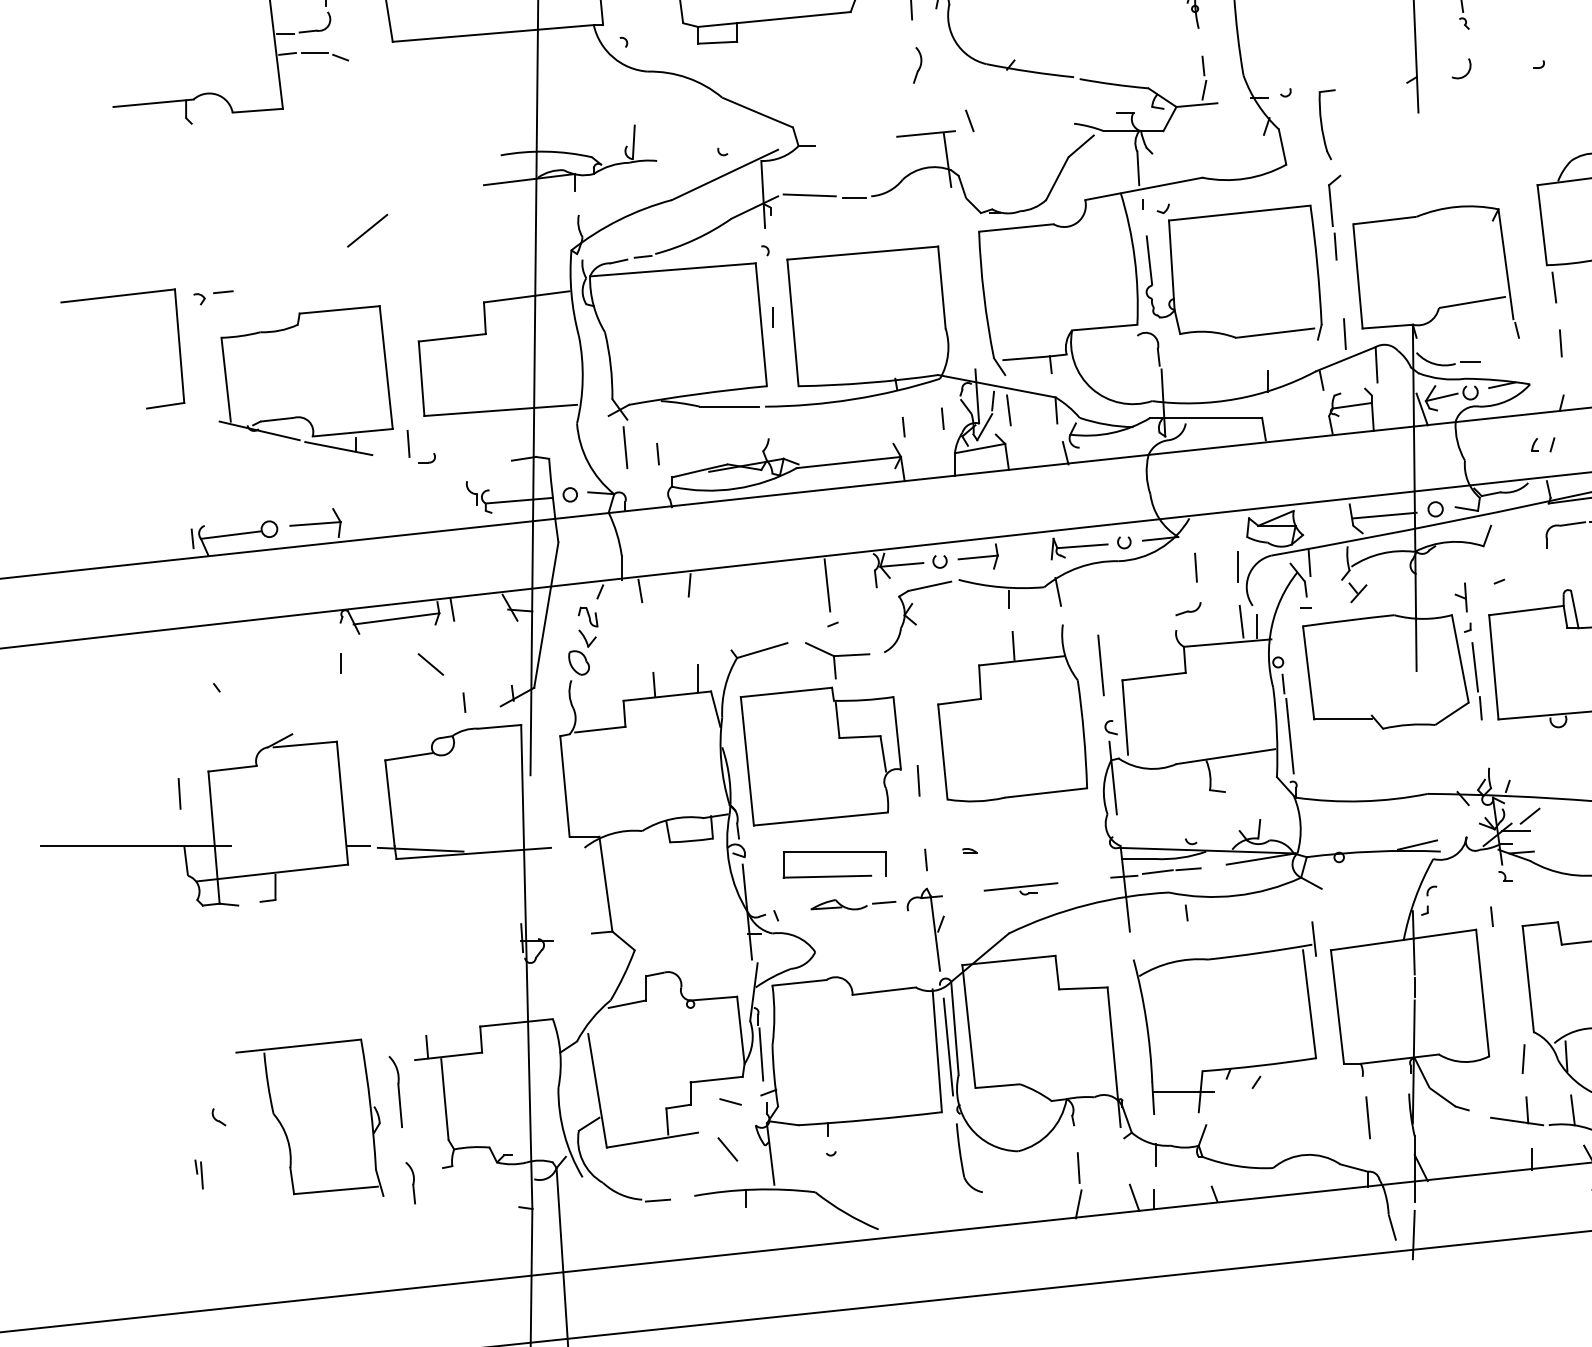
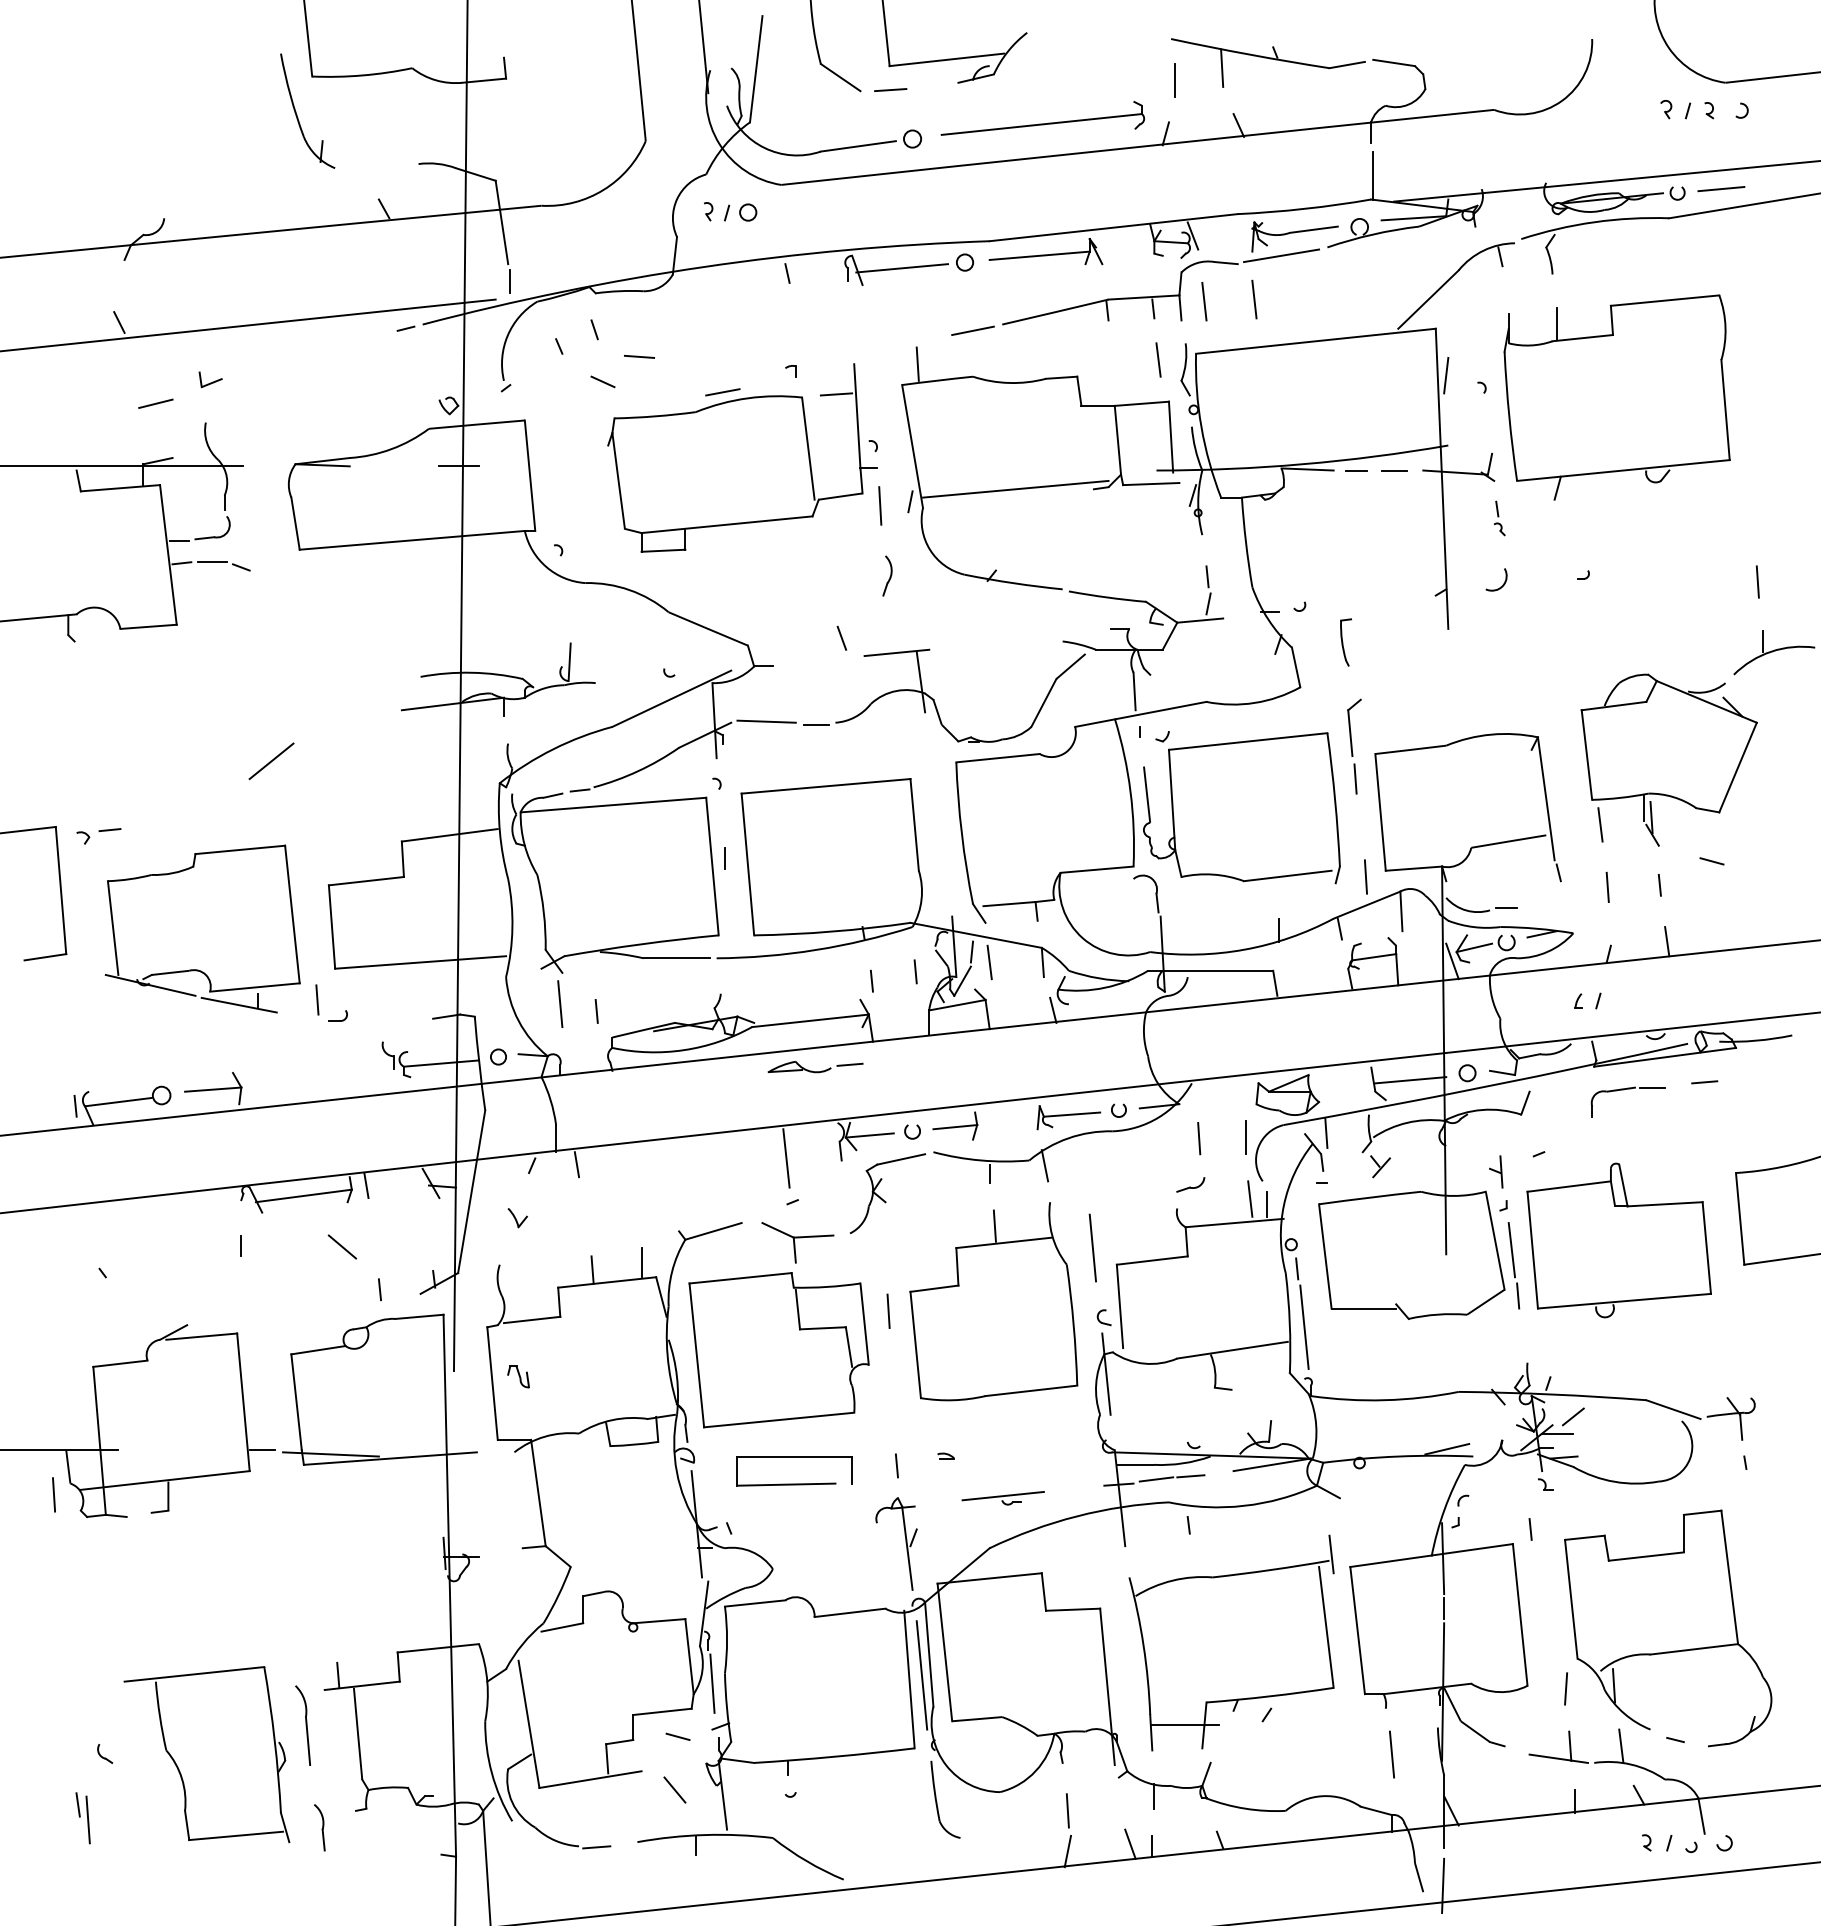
line: (969, 120) -> (841, 637), moved
part: (1326, 124) -> (1345, 642), size x0.6
line: (689, 584) -> (632, 1157), removed
part: (588, 616) -> (518, 1376), moved
part: (579, 663) -> (508, 1245), removed
line: (918, 780) -> (888, 1310), moved
line: (179, 793) -> (53, 1494), moved
part: (853, 905) -> (815, 1067), moved
part: (198, 1173) -> (82, 1817), size x1.6

